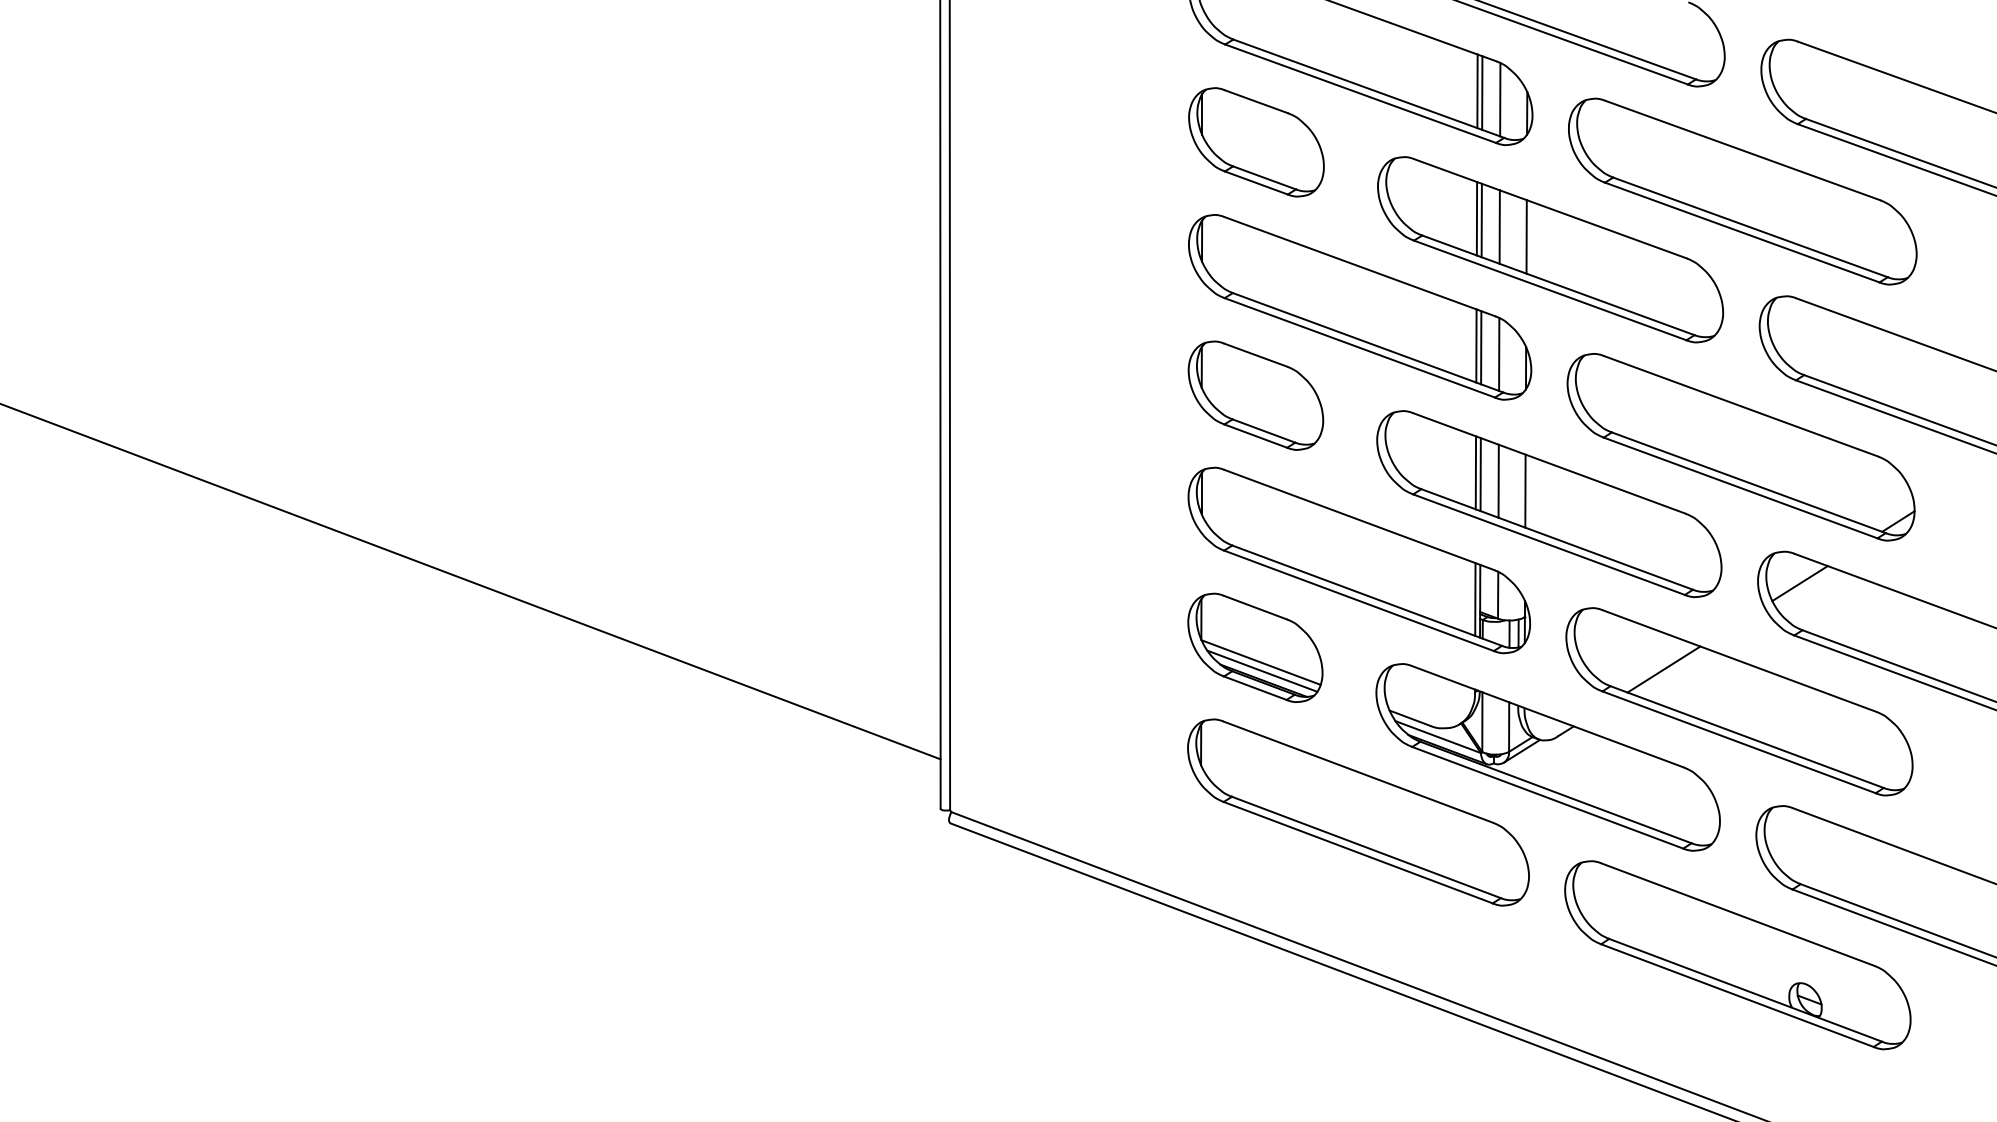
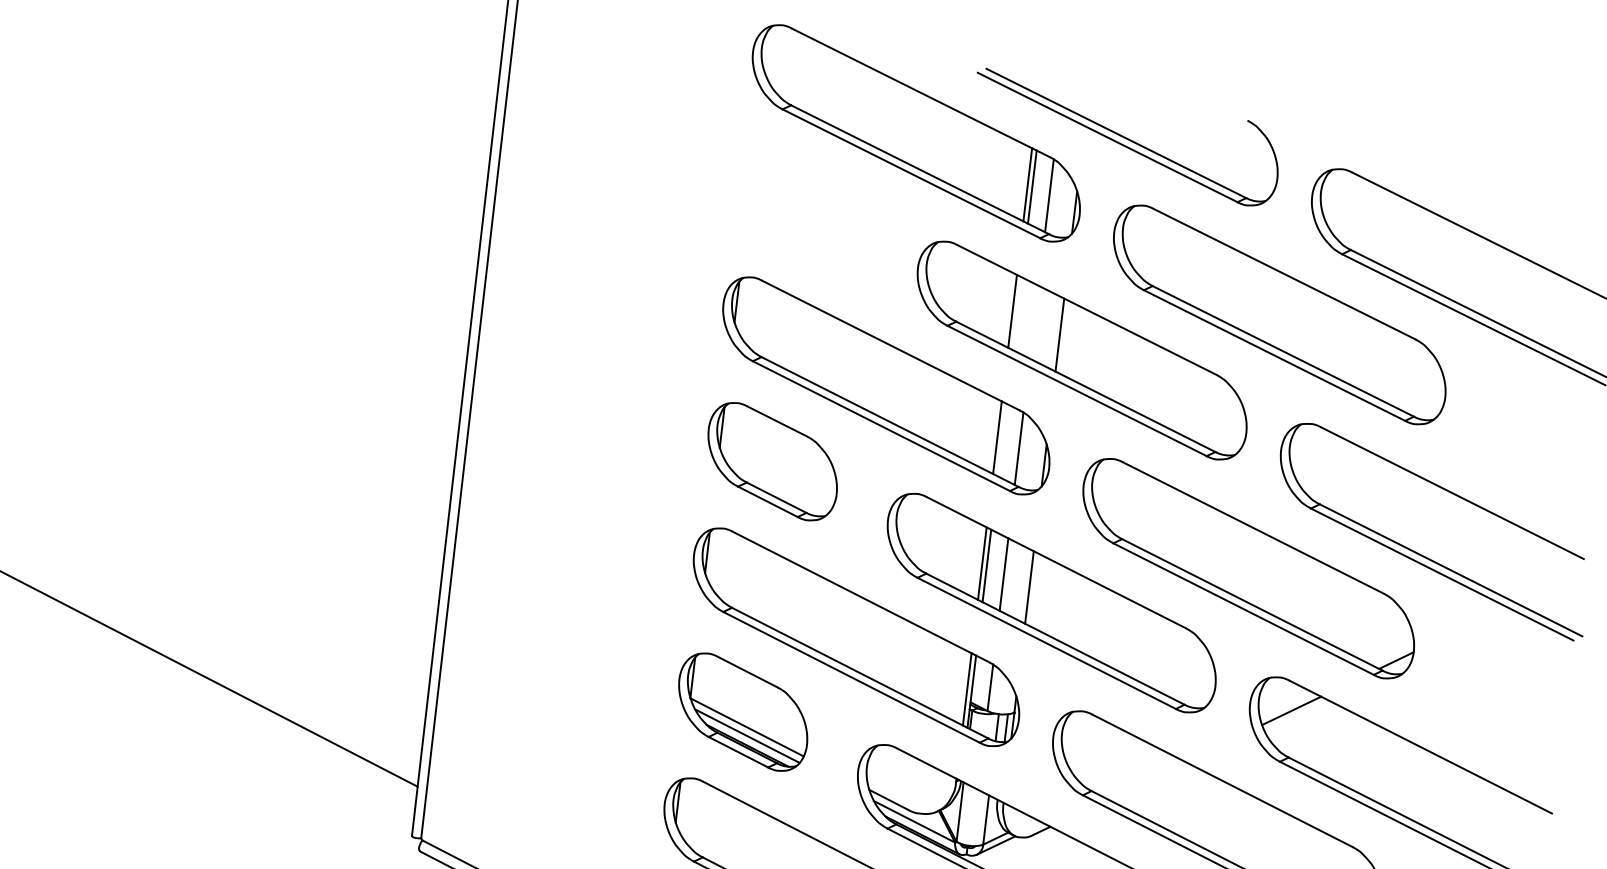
part: (1256, 142) -> (802, 210), removed
line: (1481, 220) -> (1016, 313), removed
line: (1499, 226) -> (1034, 321), removed
line: (1481, 347) -> (1002, 439), removed
line: (1663, 669) -> (1146, 780), removed

